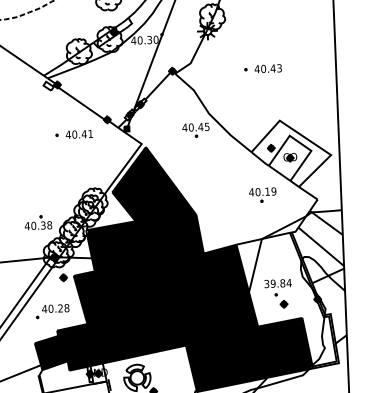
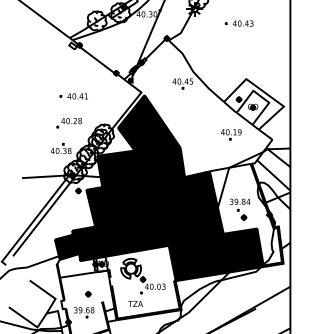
part: (262, 68) -> (238, 23), moved
part: (73, 134) -> (73, 96), moved
part: (51, 312) -> (68, 123), moved

